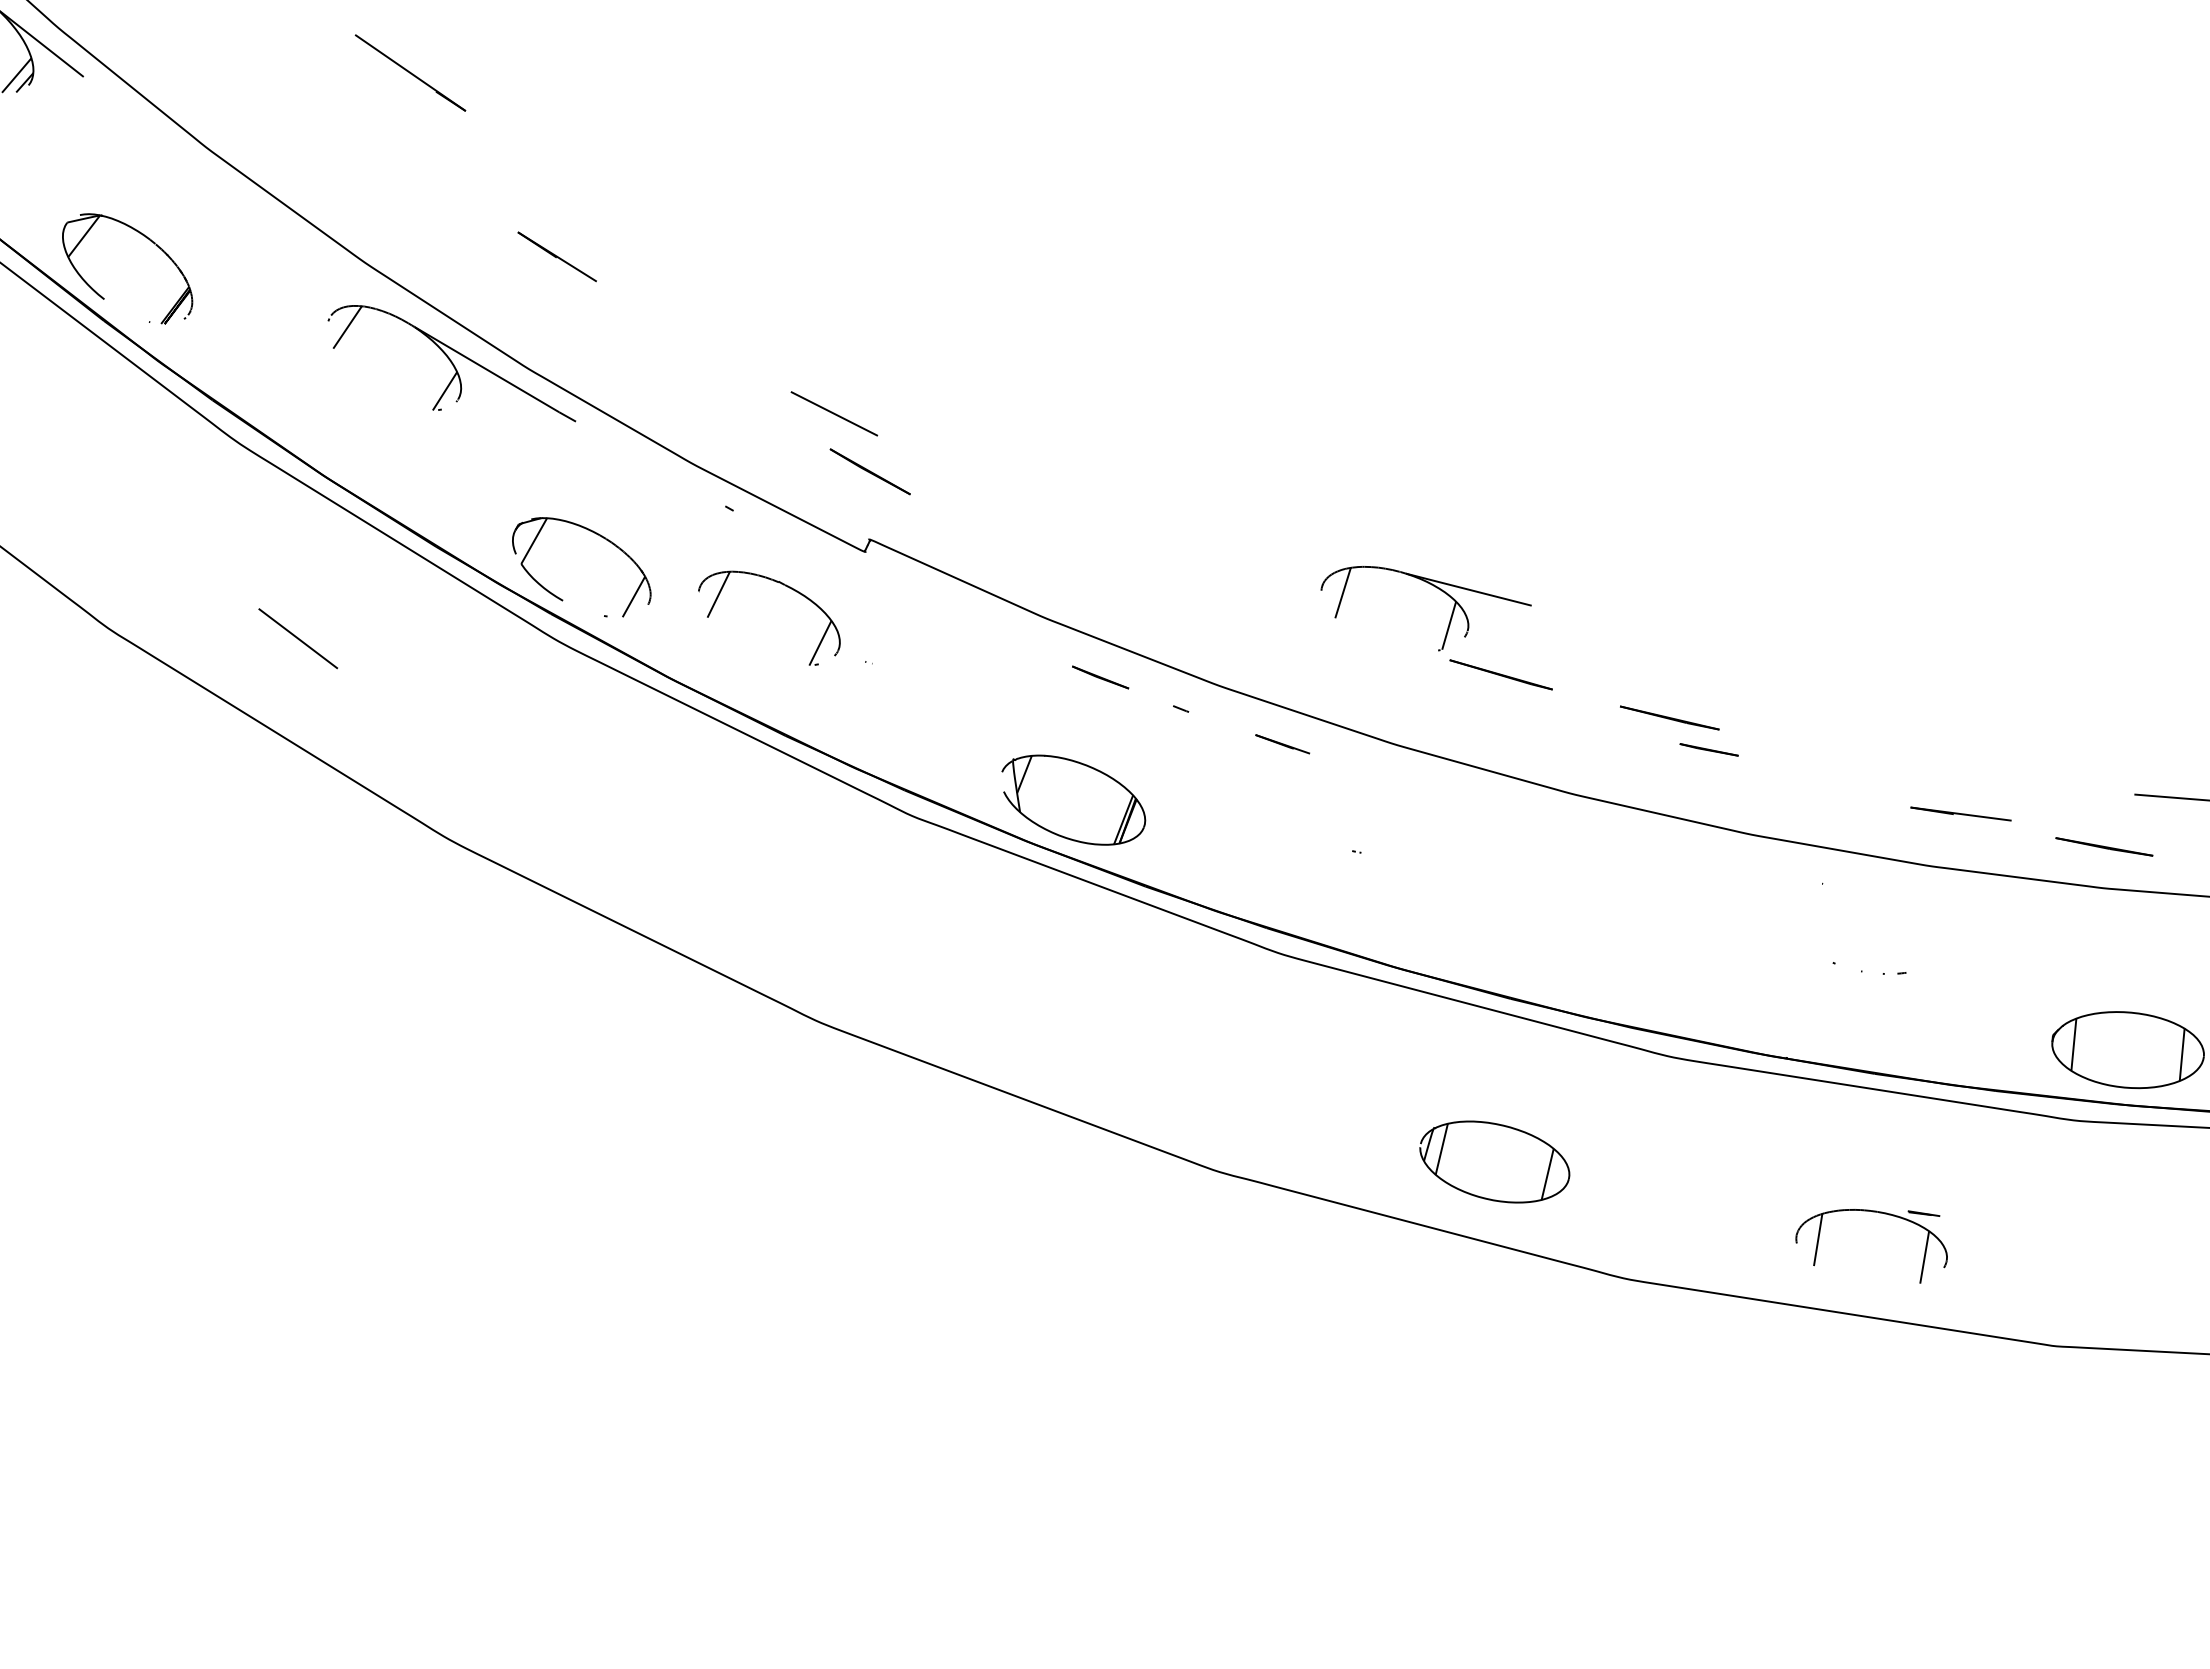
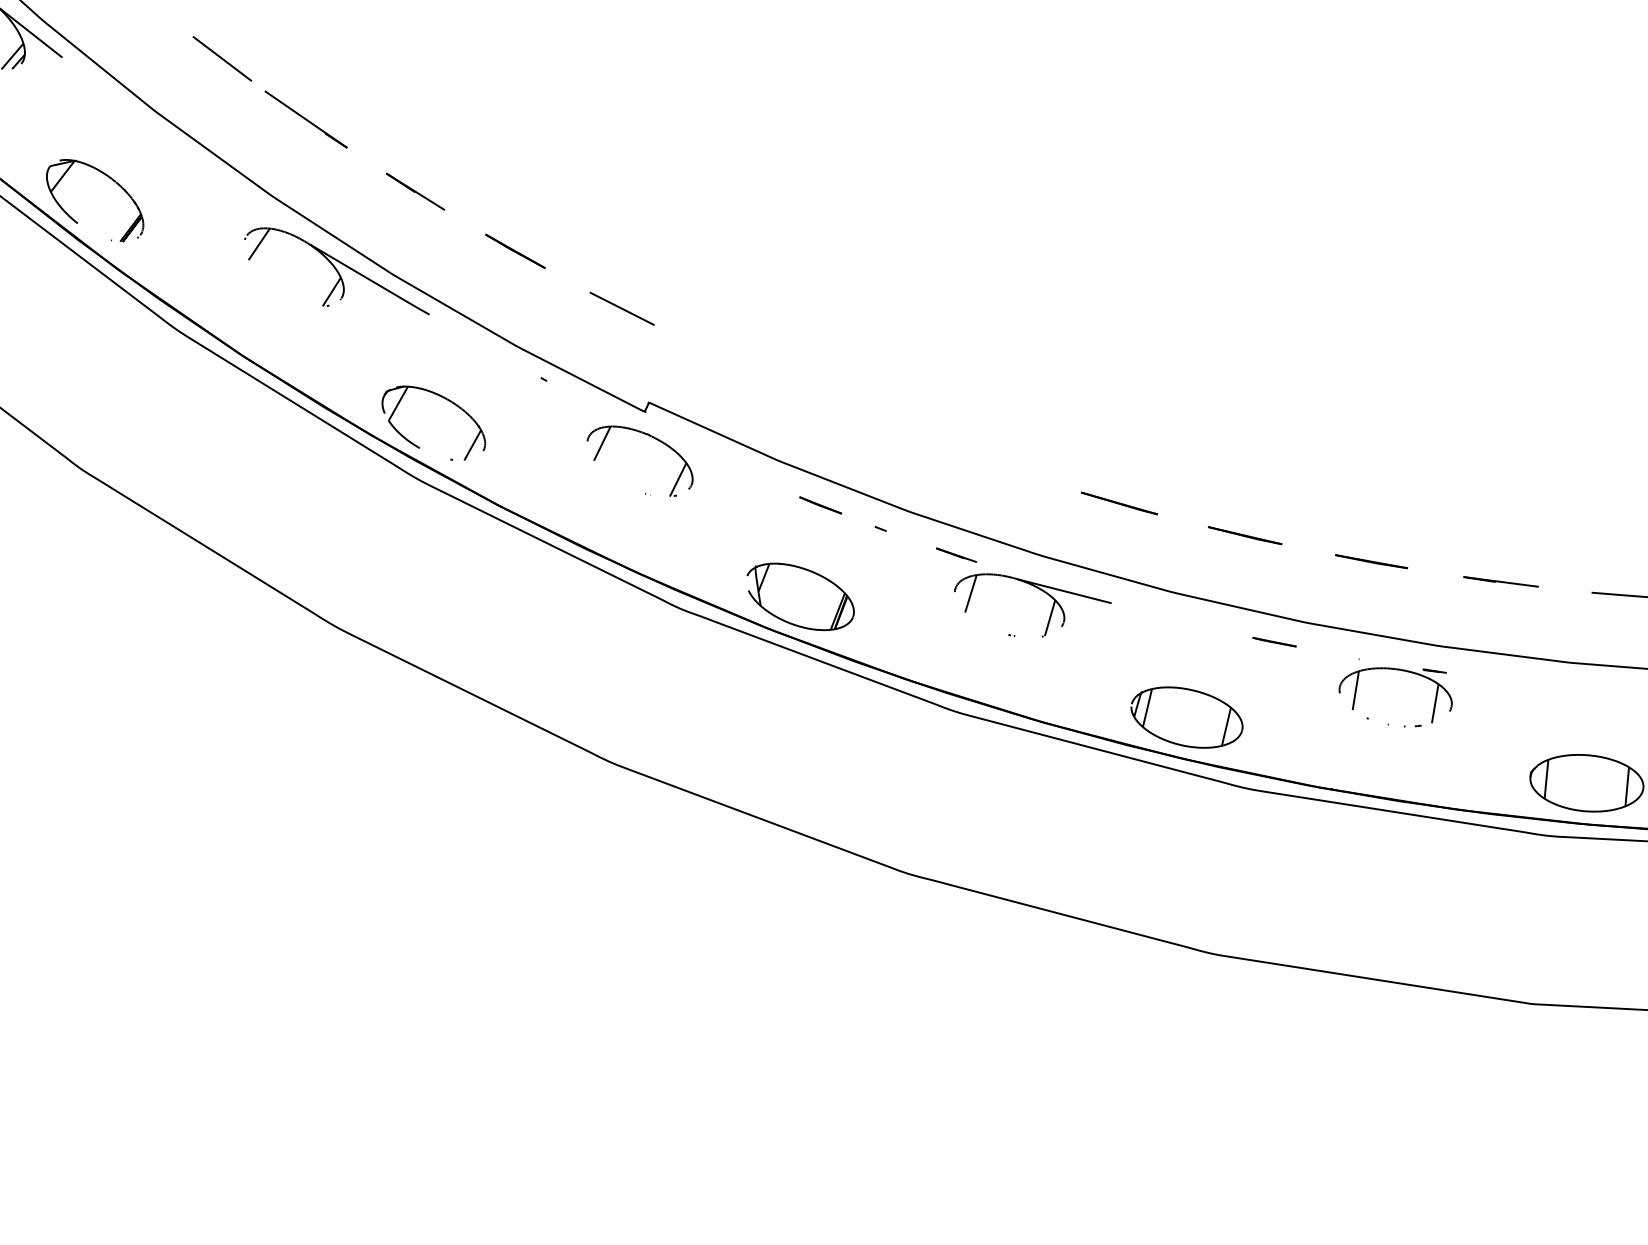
line: (410, 72) -> (306, 119), moved
line: (869, 471) -> (514, 251), moved
part: (785, 586) -> (652, 437), moved
part: (1436, 588) -> (1040, 590), moved
line: (297, 638) -> (221, 58), moved
line: (1708, 749) -> (1274, 641), moved
line: (1960, 813) -> (1500, 581), moved
line: (2104, 846) -> (1371, 561), moved
part: (1494, 1161) -> (1186, 717), moved
part: (1879, 1213) -> (1401, 670), moved

